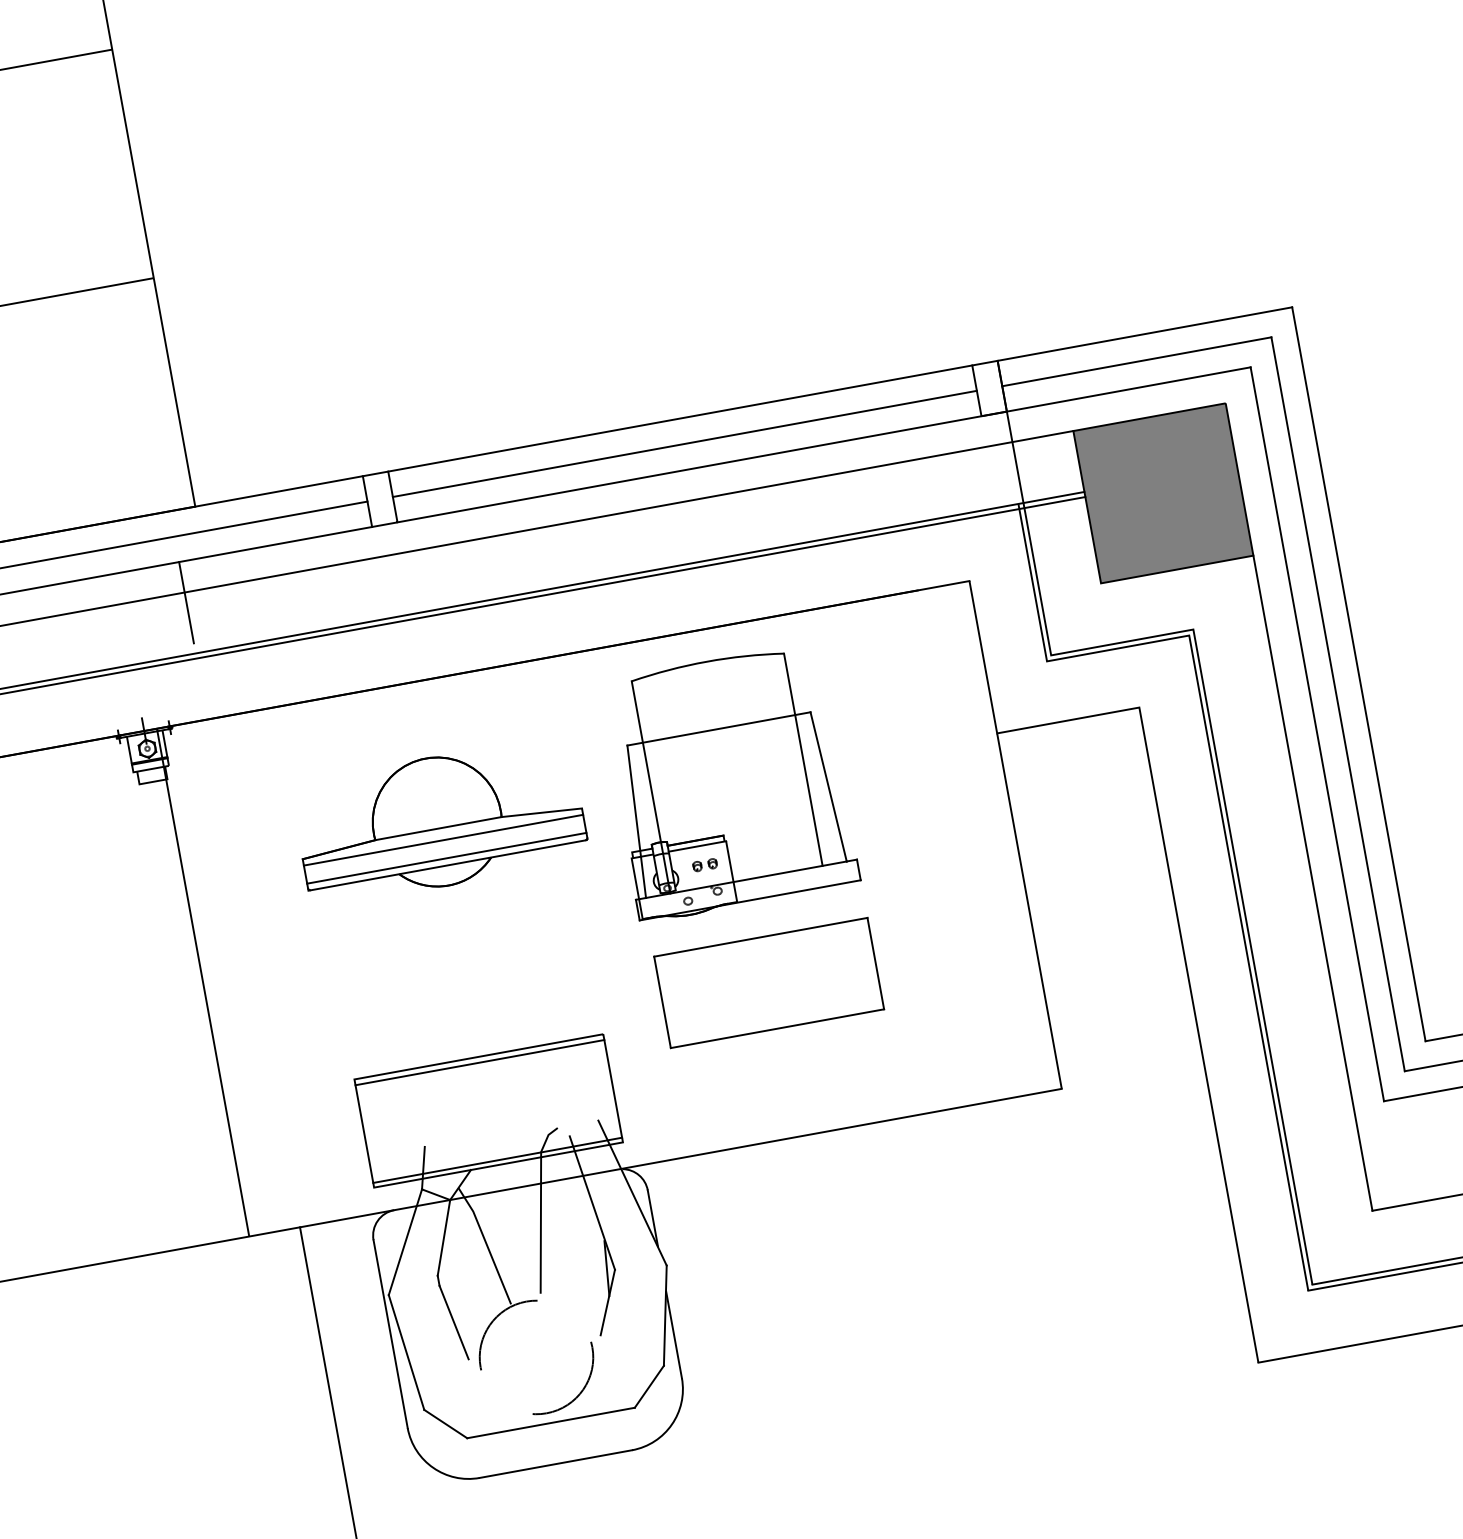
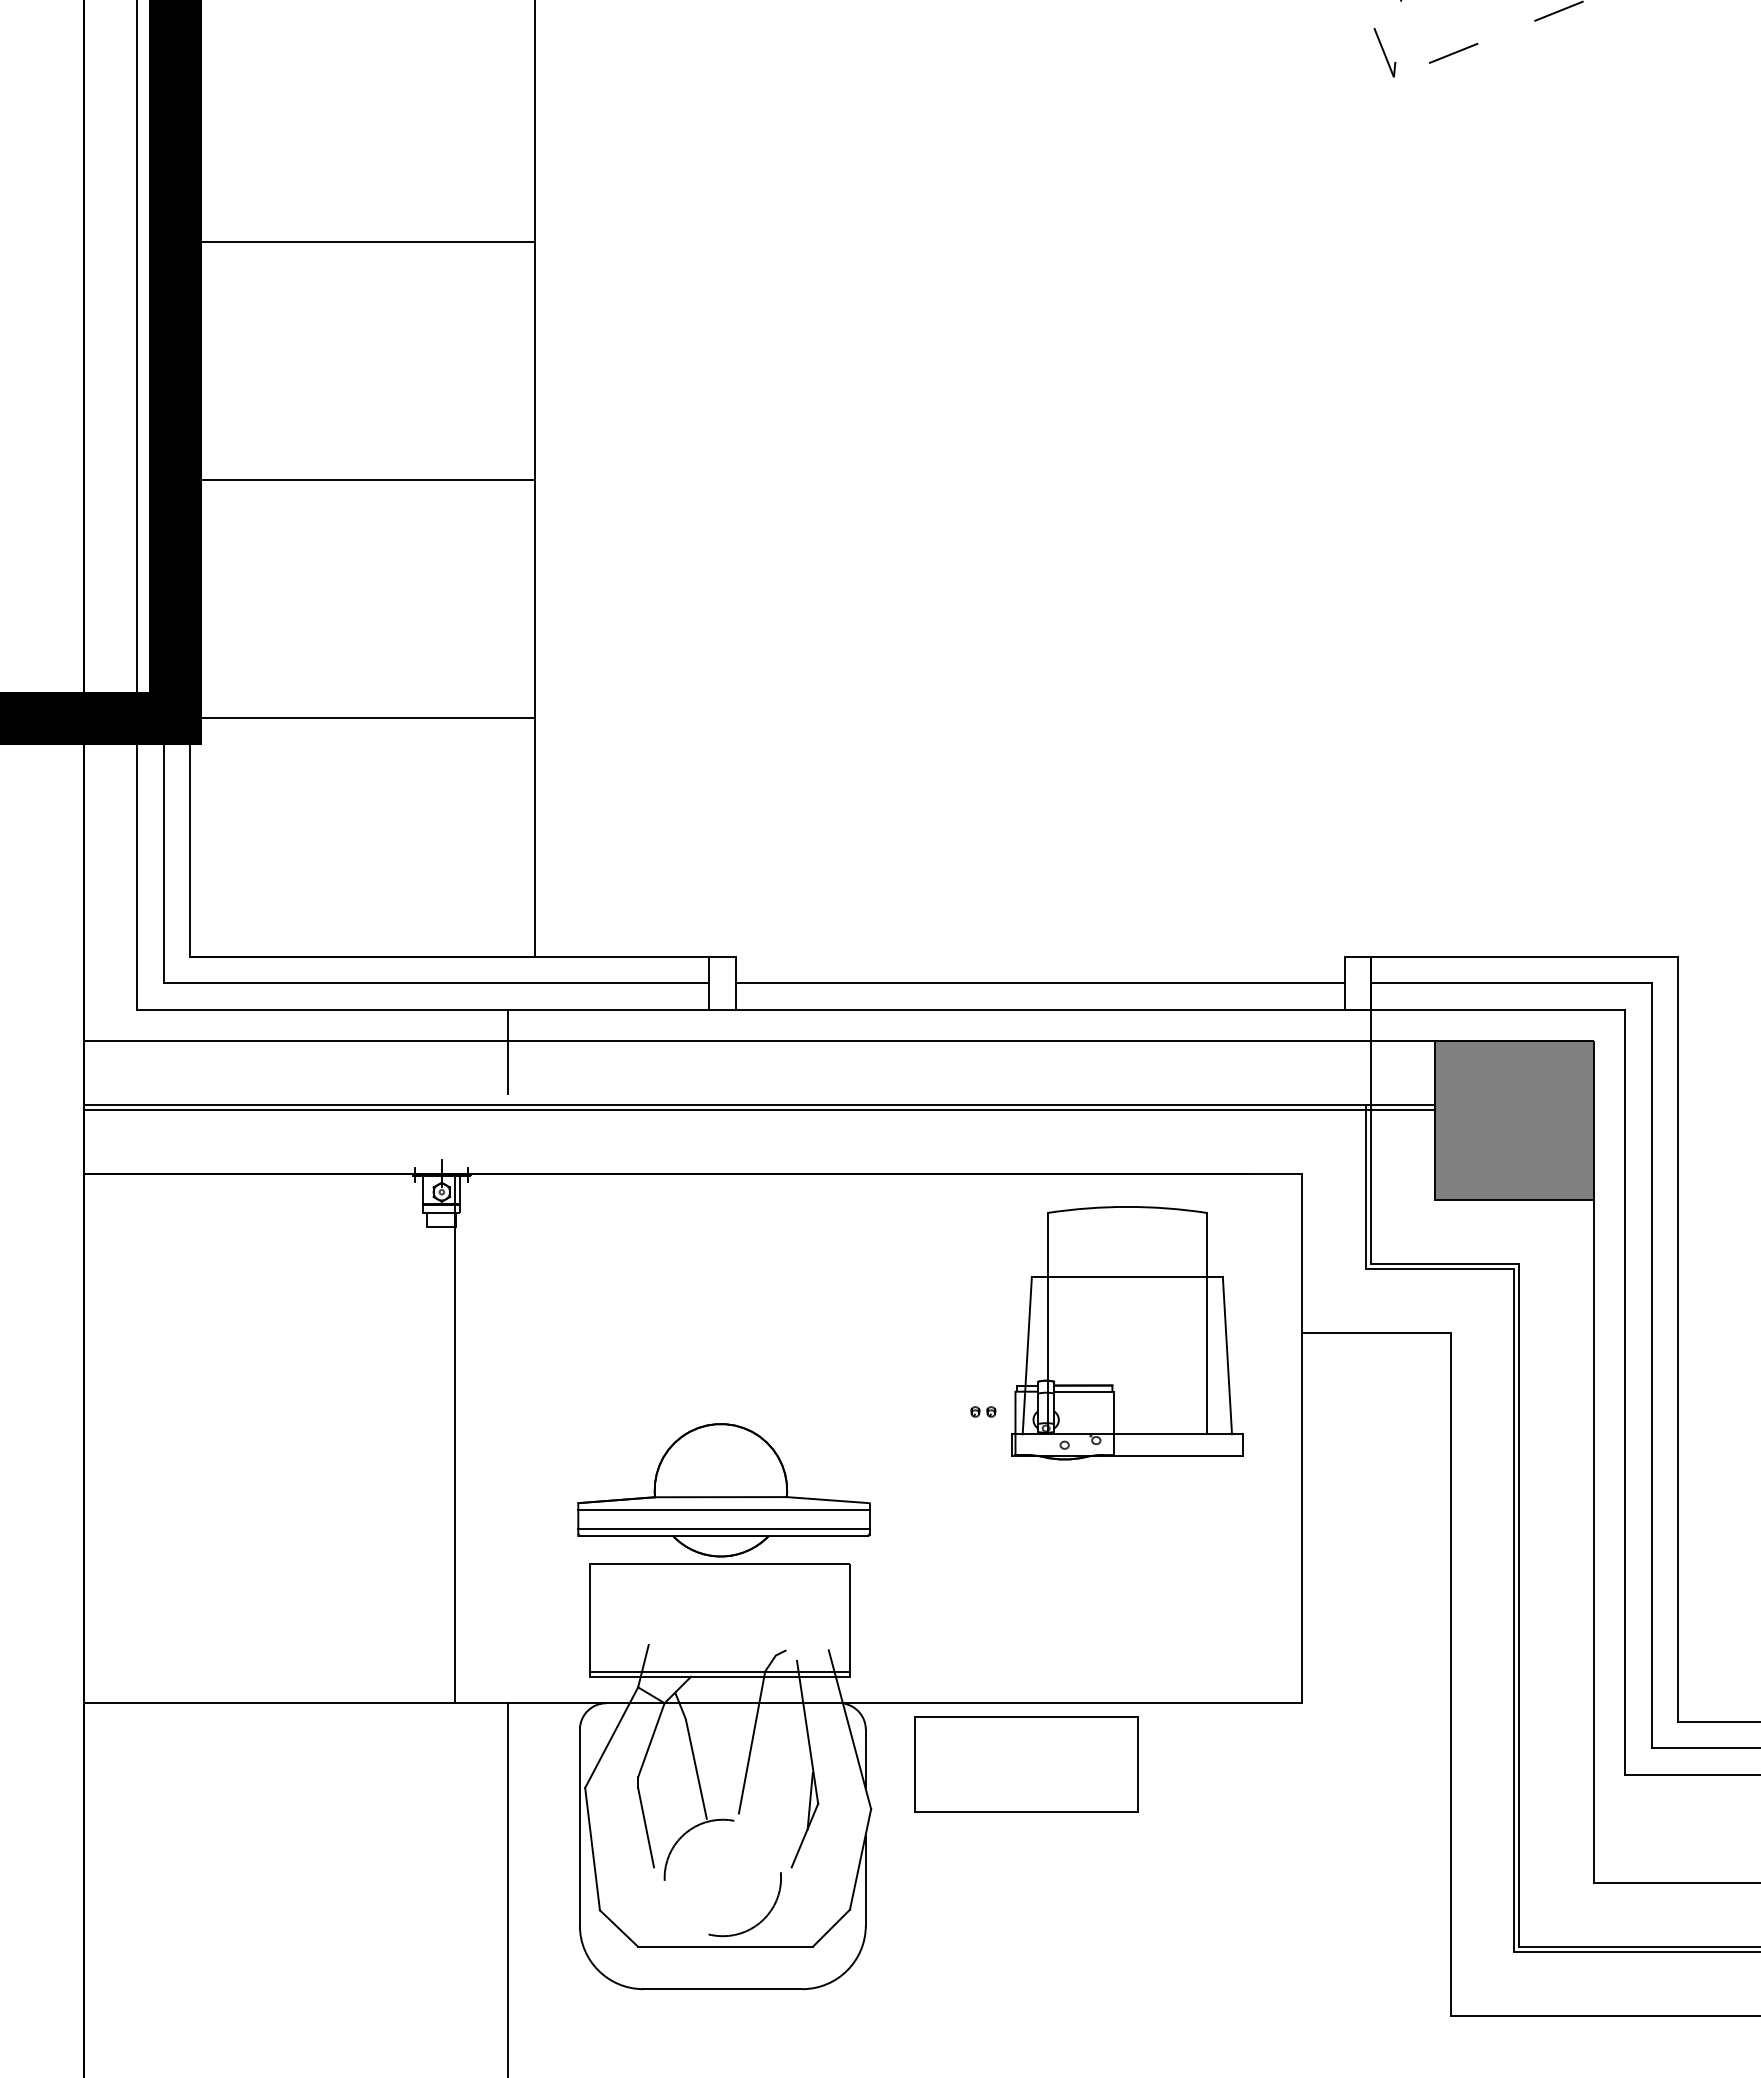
line: (679, 418) -> (1039, 956), removed
part: (728, 783) -> (1127, 1333), moved
part: (439, 821) -> (723, 1490), moved
part: (769, 982) -> (1026, 1764), moved
line: (479, 1062) -> (719, 1569), removed

